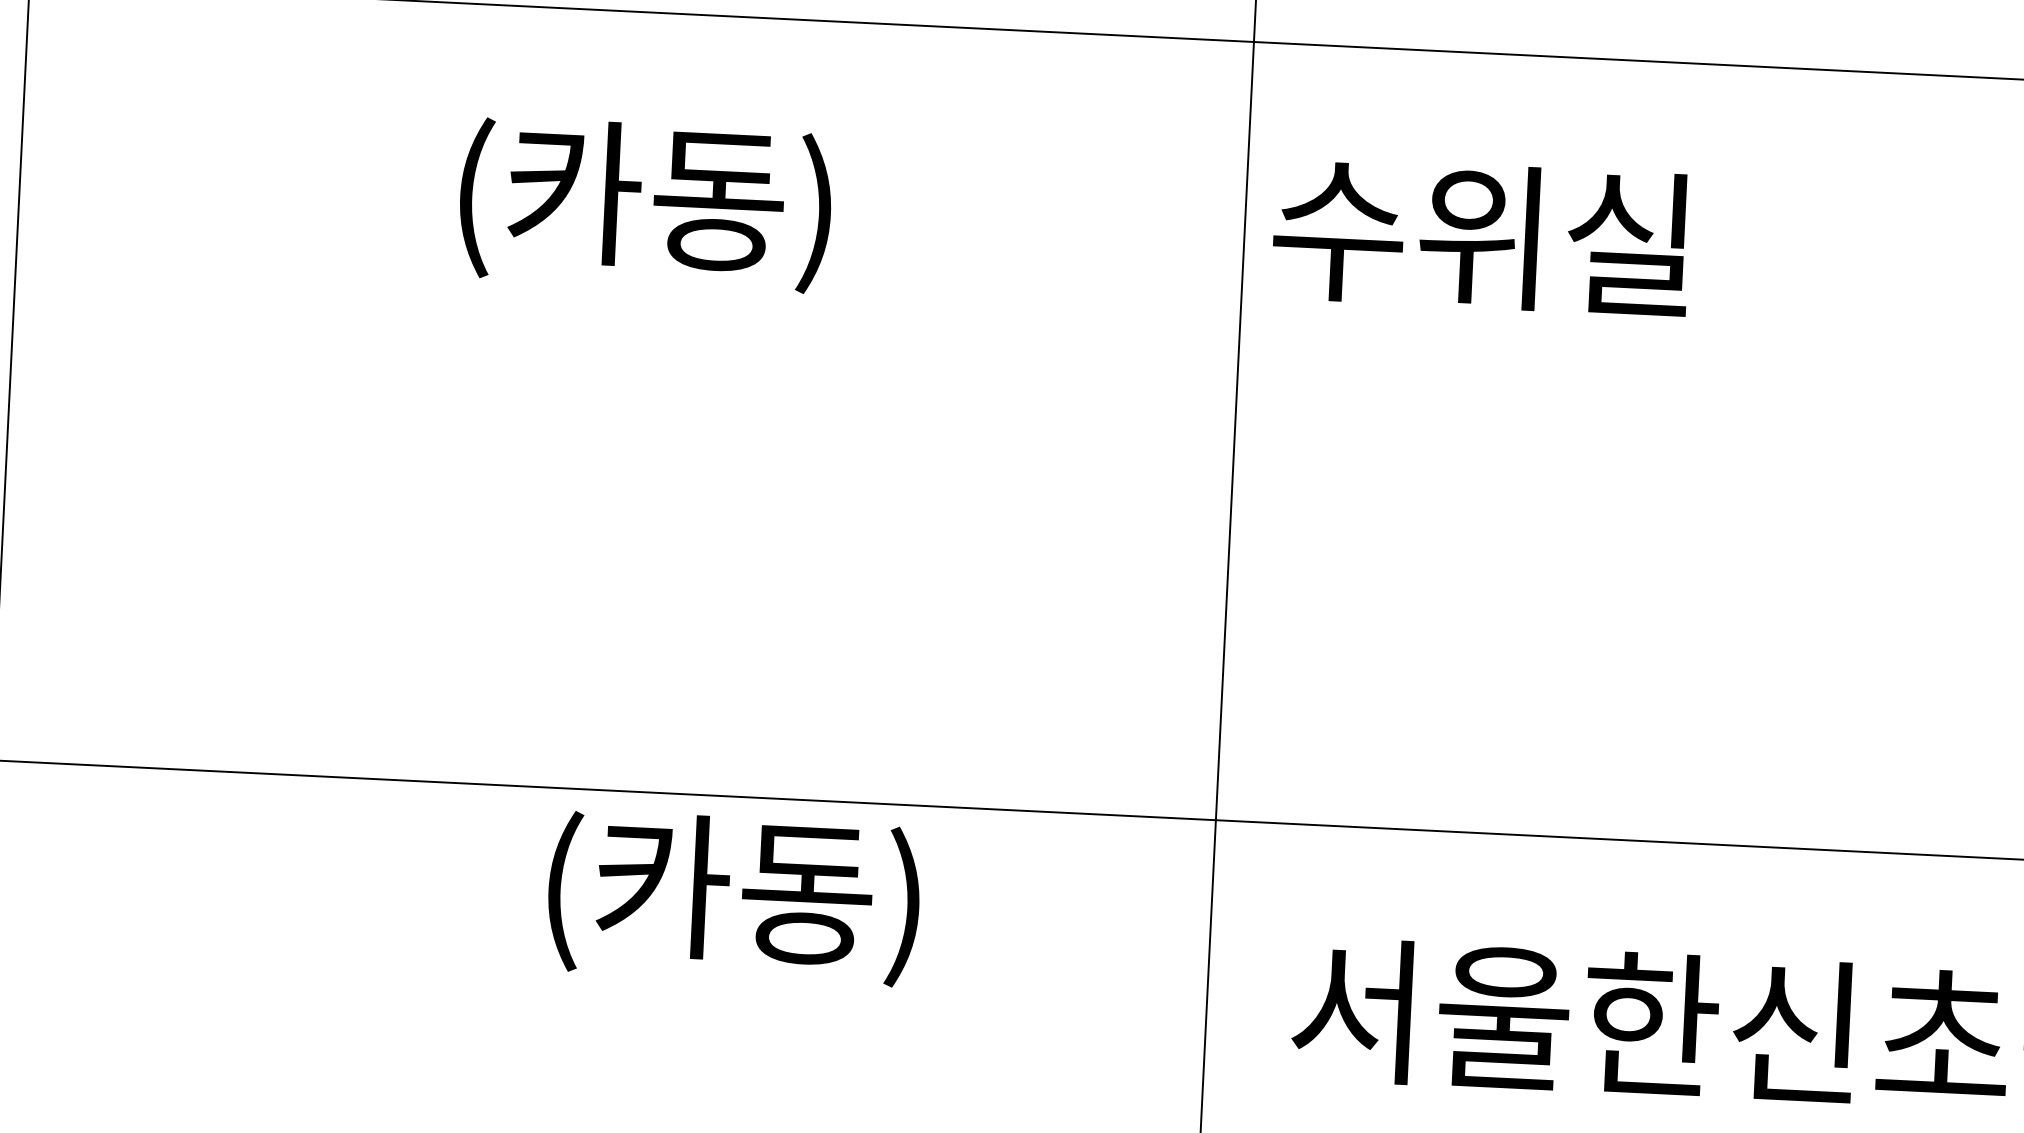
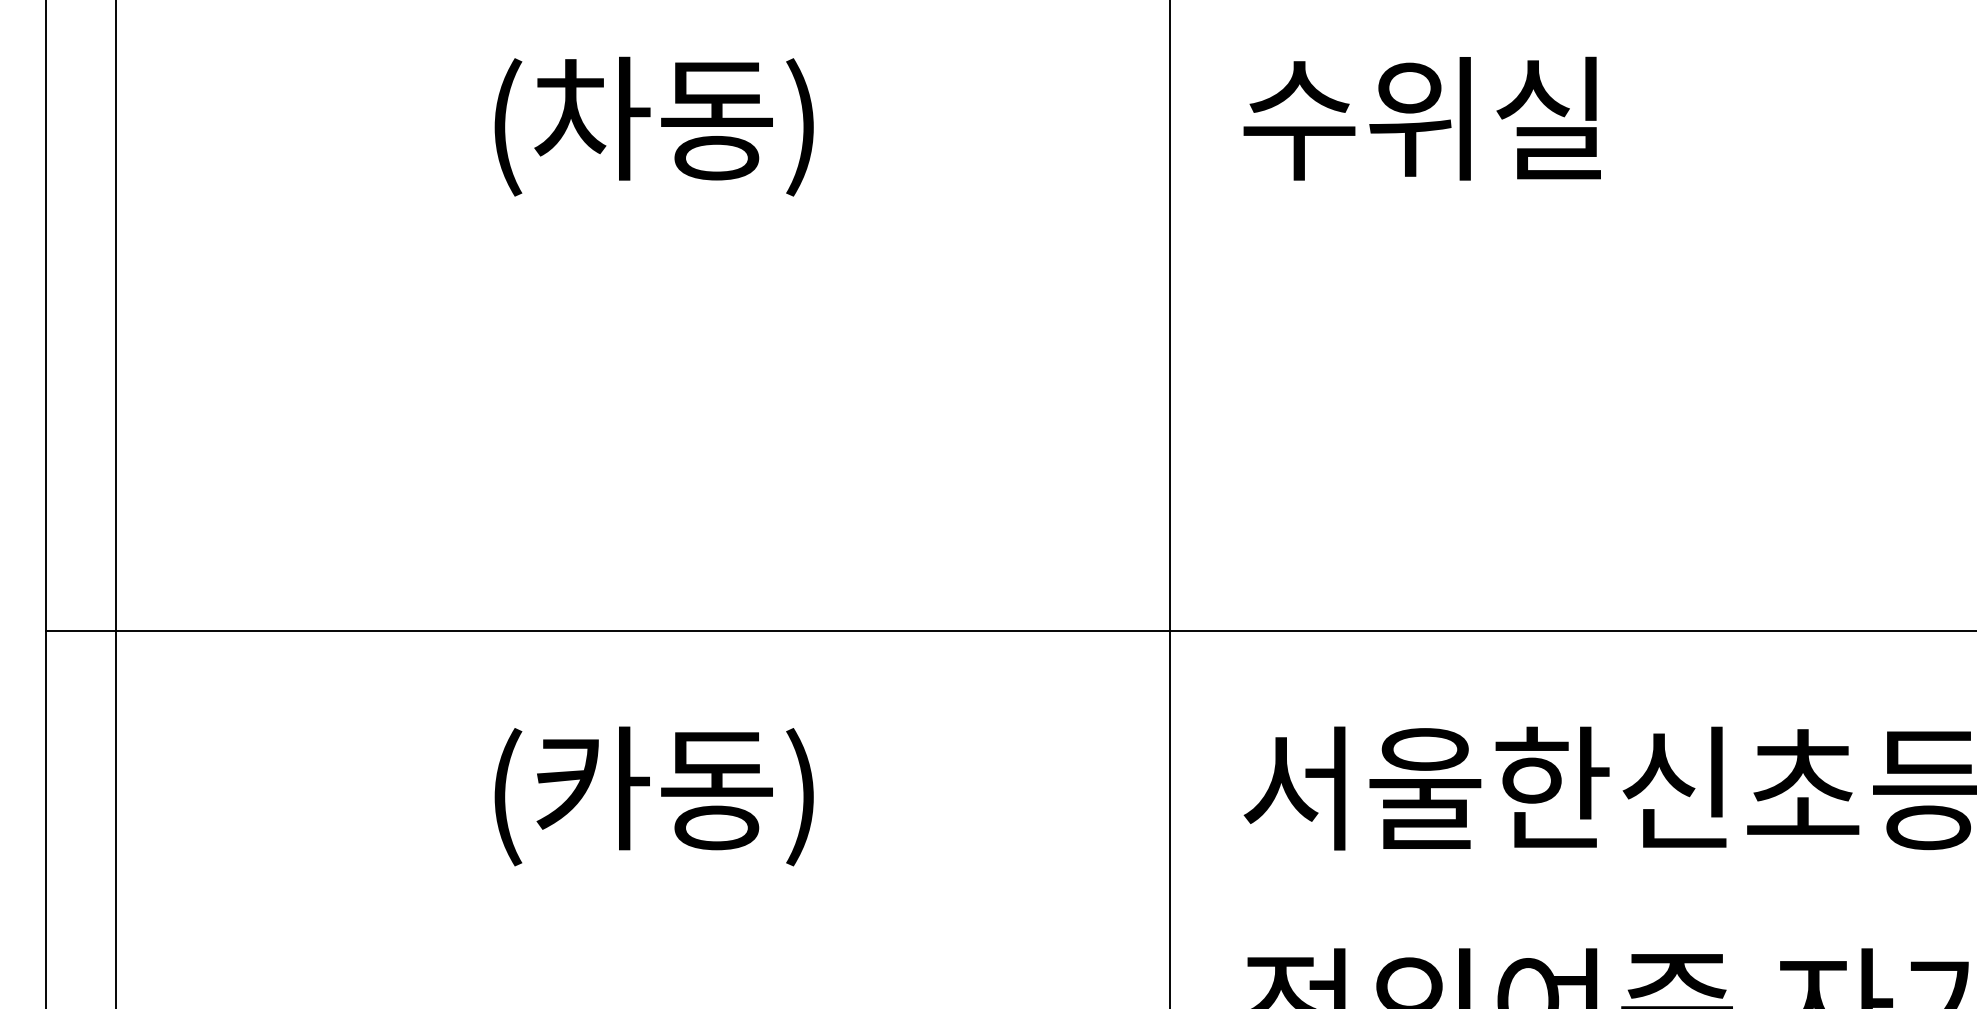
text: (574, 193) -> (592, 119), (카동) -> (차동)
text: (1480, 236) -> (1421, 118), moved
text: (733, 898) -> (653, 796), moved

